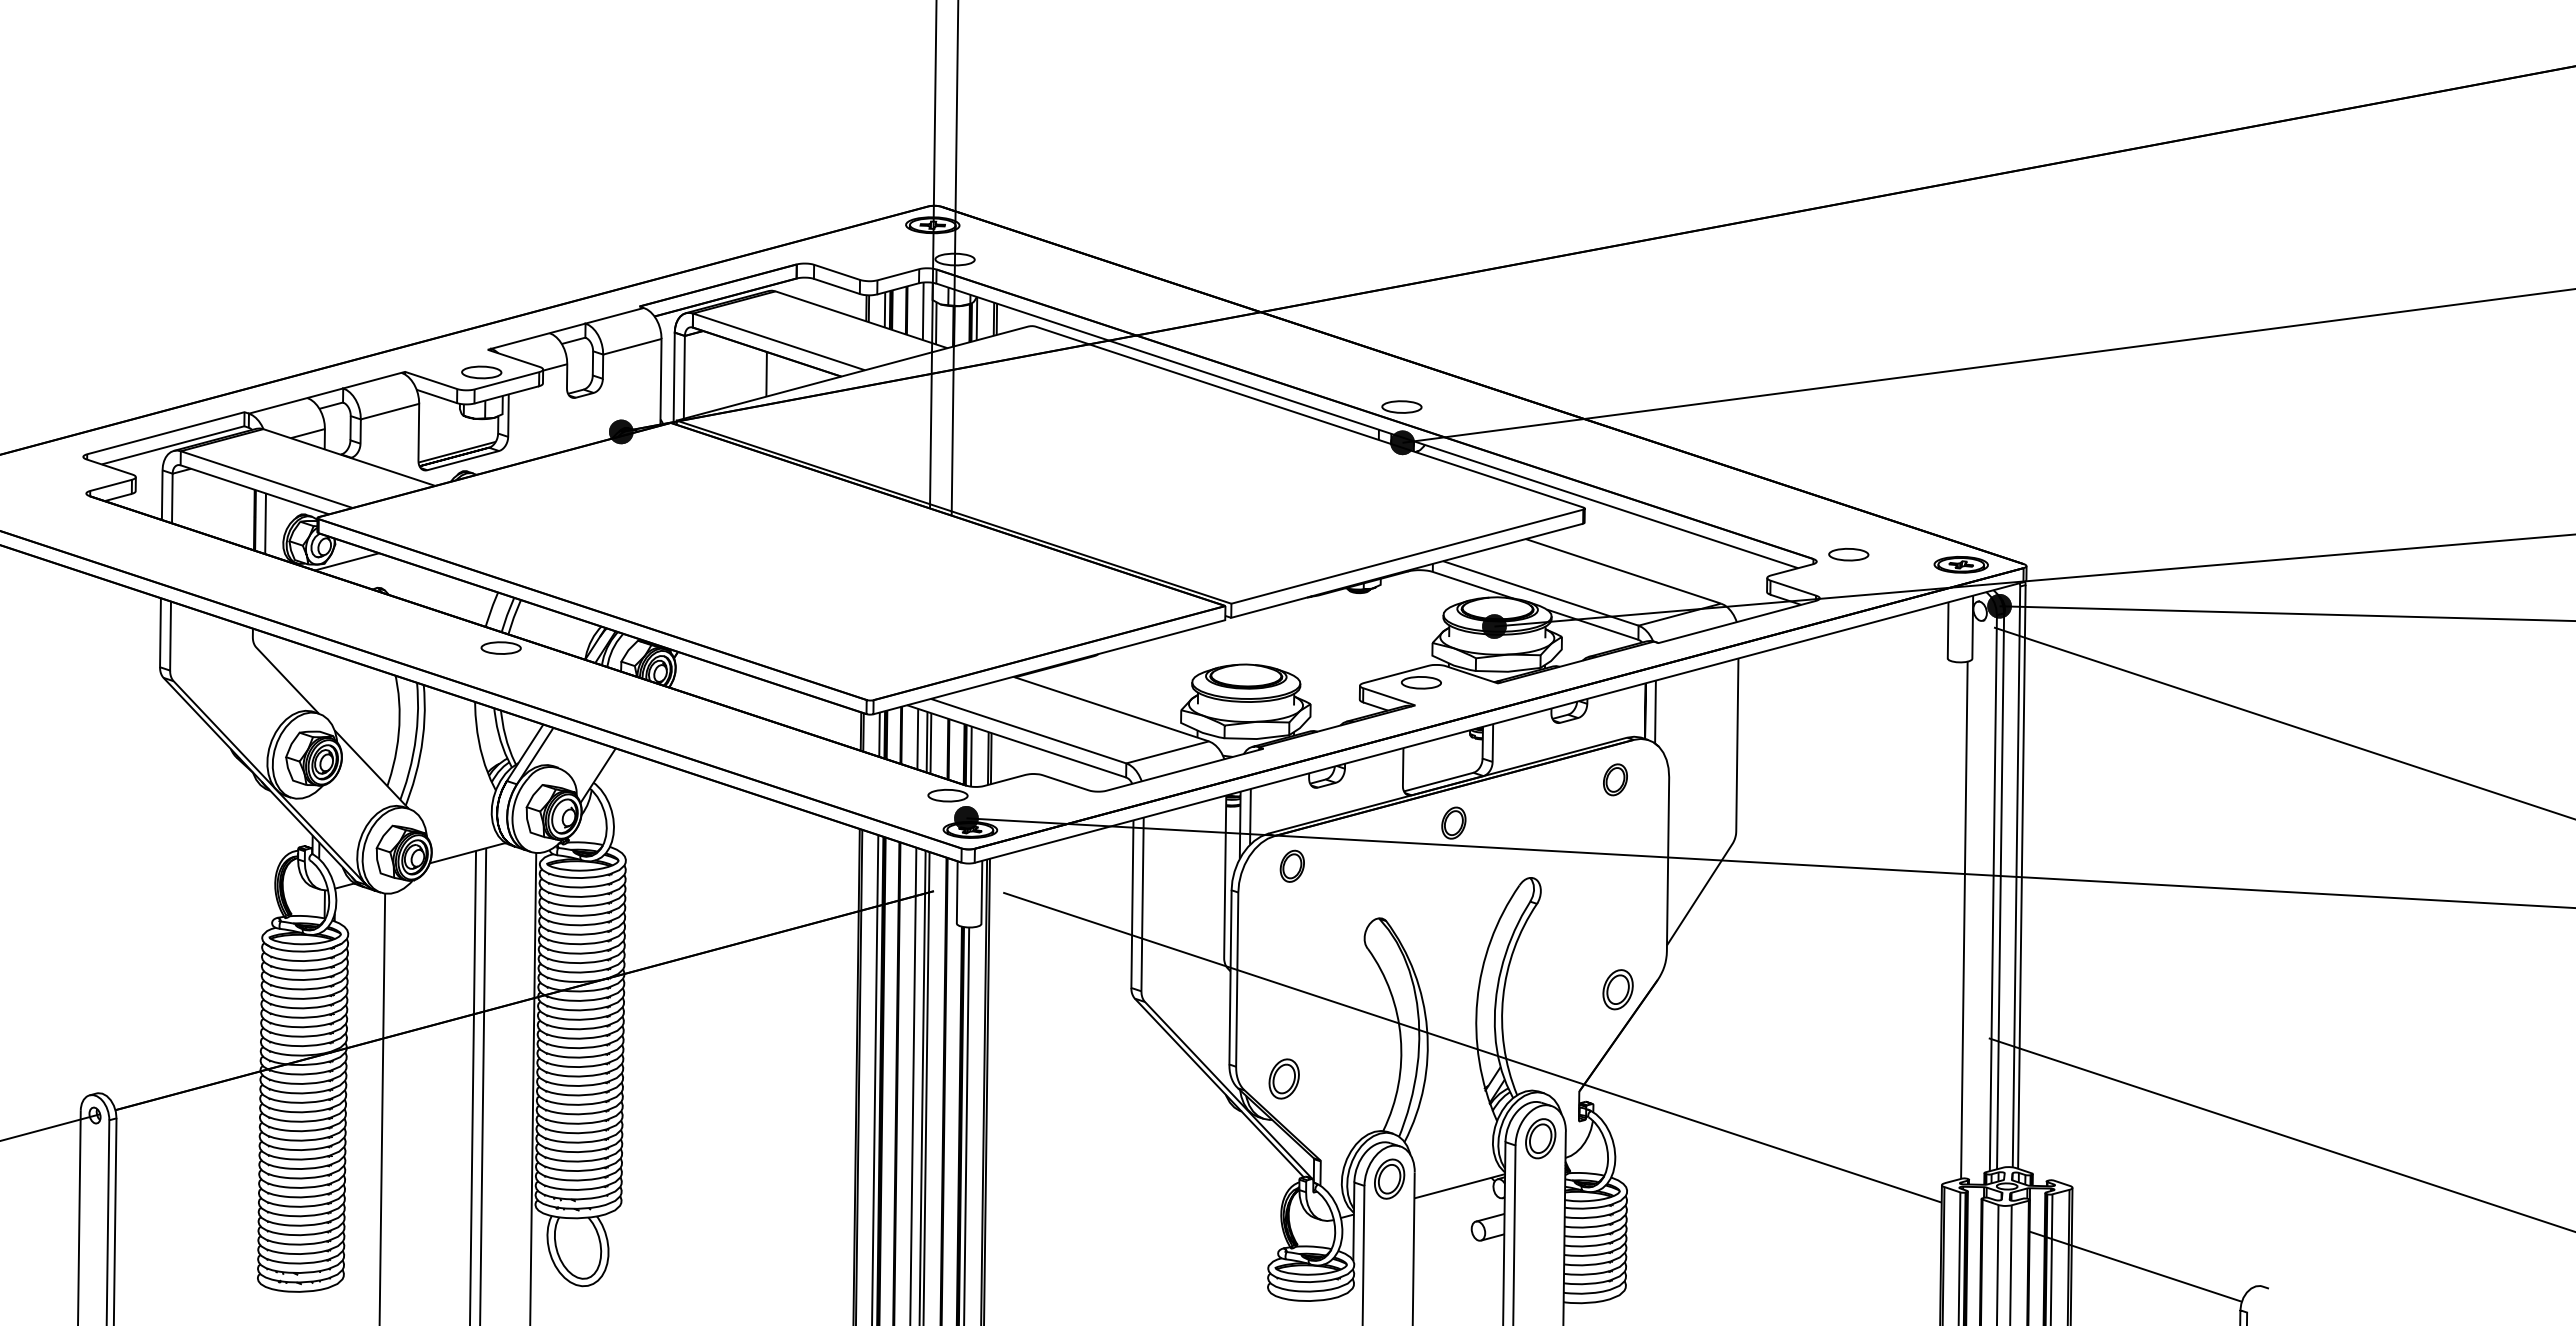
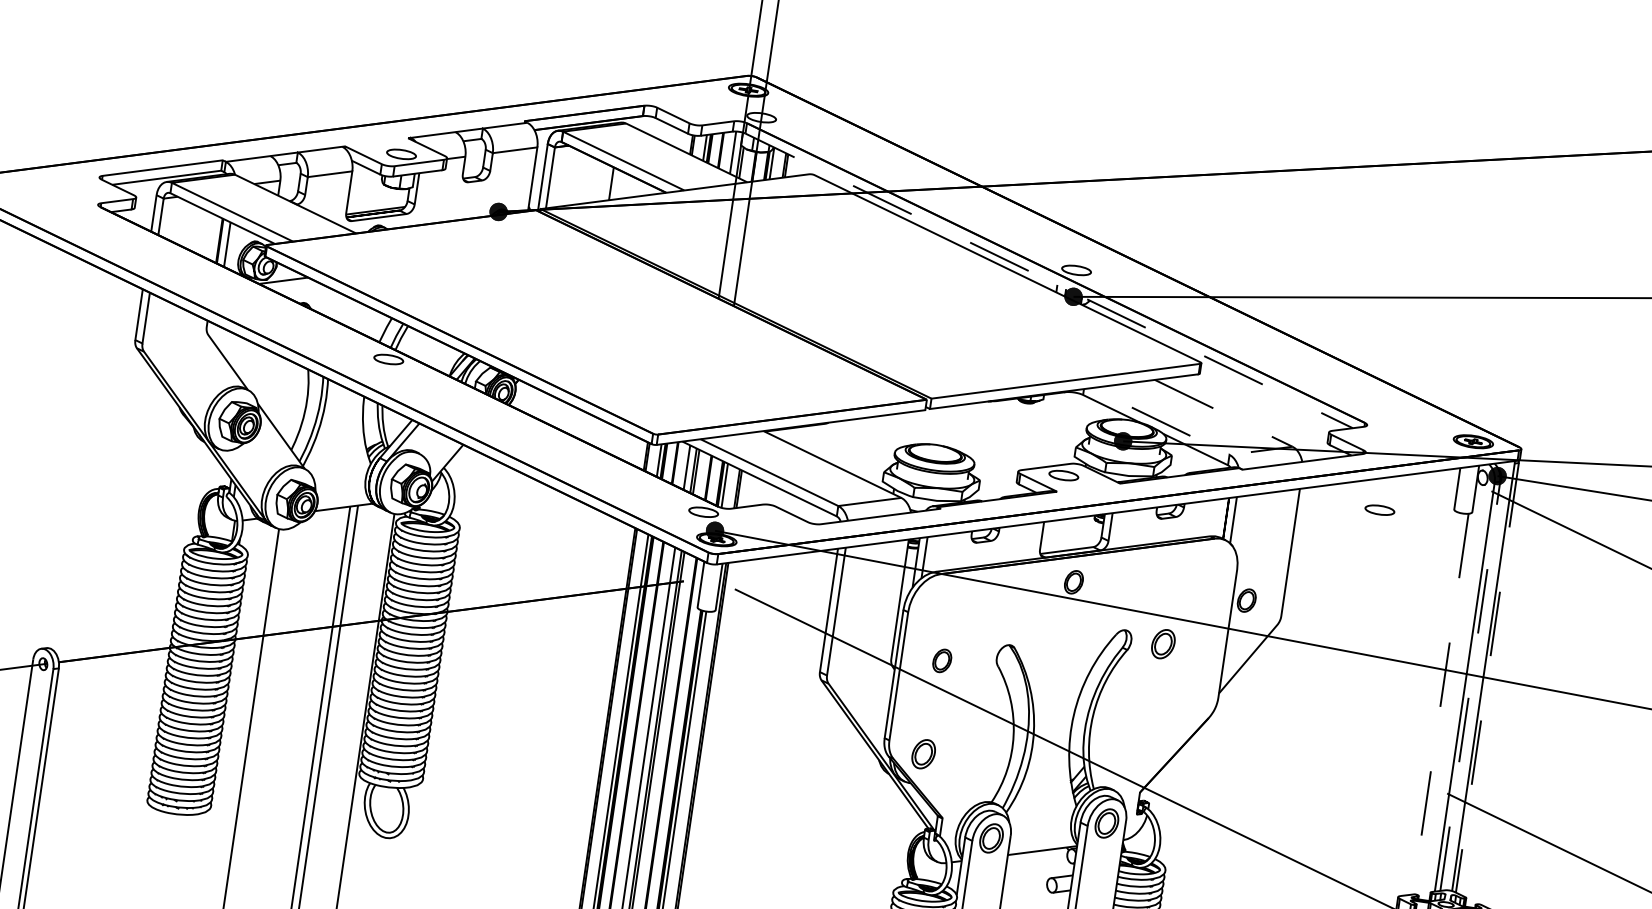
line: (1359, 423) -> (1043, 278), solid -> dashed
part: (1848, 554) -> (1379, 510), moved
line: (1679, 614) -> (1260, 450), solid -> dashed
part: (1615, 779) -> (1246, 600), moved
part: (1291, 865) -> (941, 660), moved
line: (2021, 876) -> (1487, 677), solid -> dashed
line: (2000, 890) -> (1470, 685), solid -> dashed
line: (1964, 920) -> (1440, 704), solid -> dashed
part: (1617, 989) -> (1162, 643), moved

